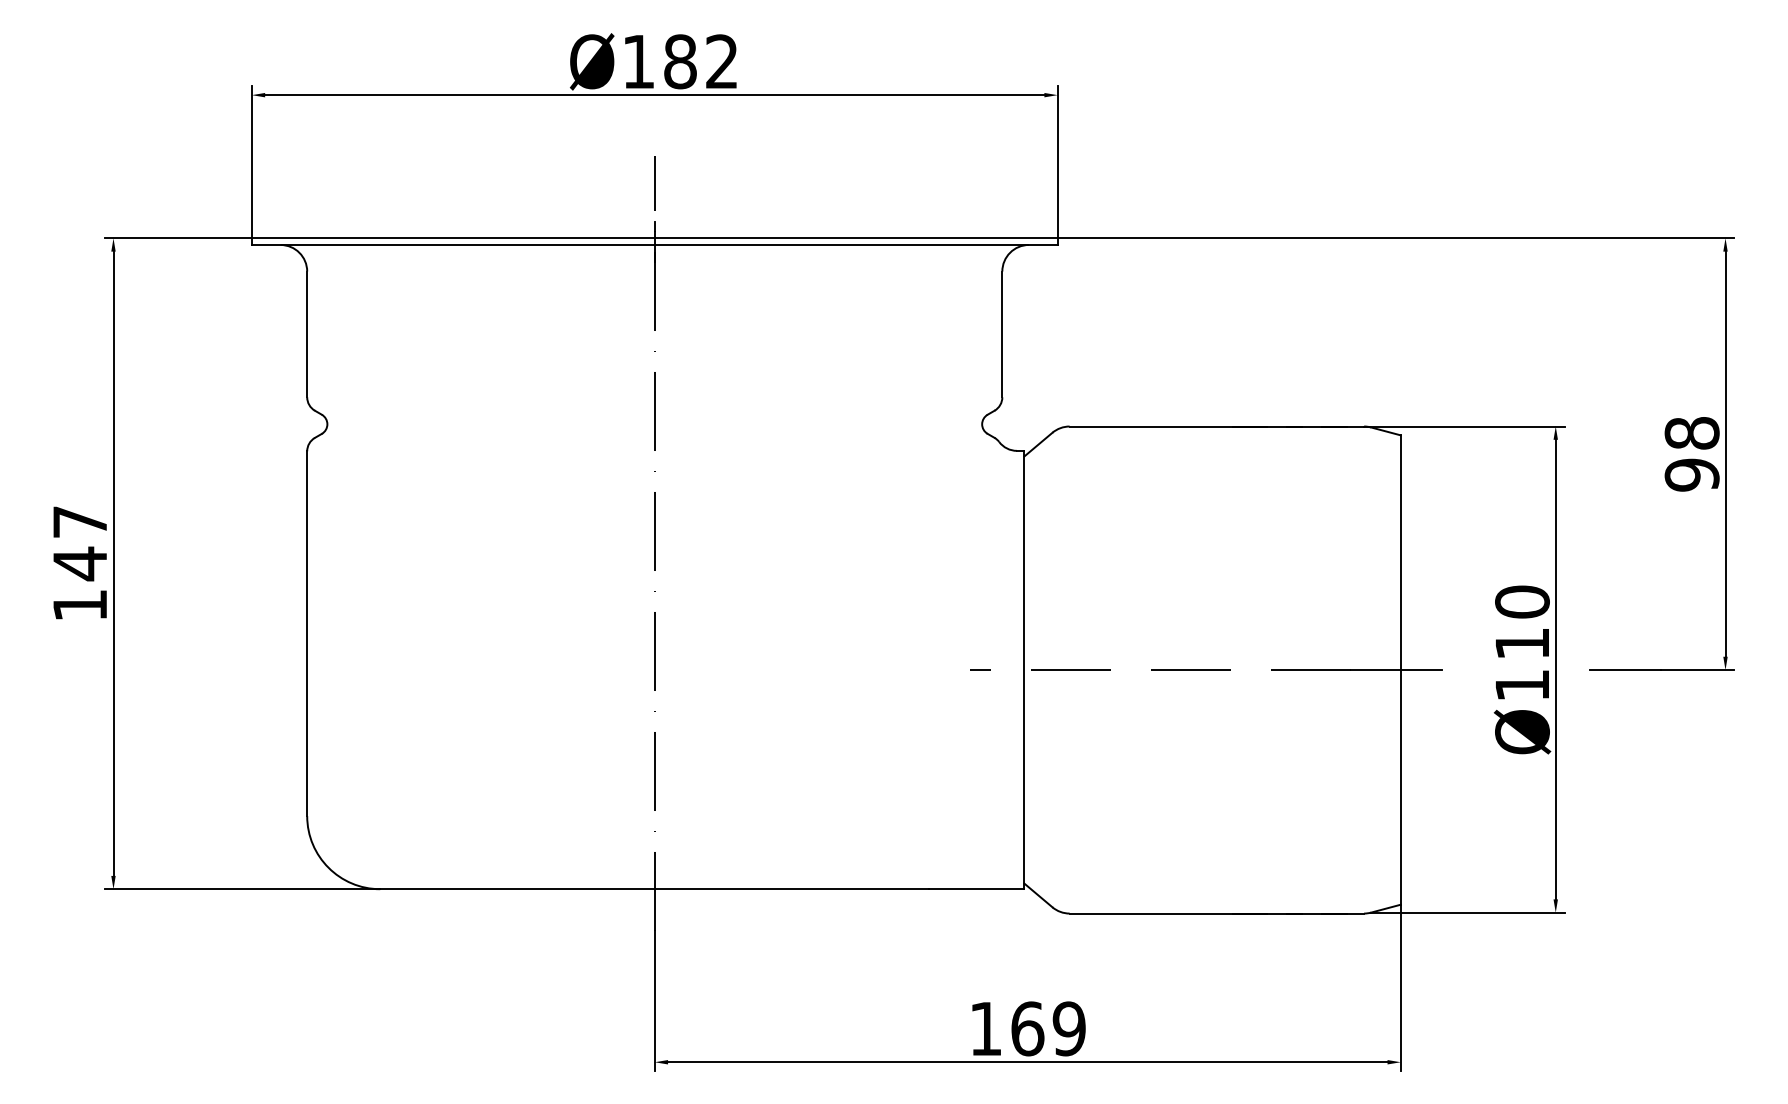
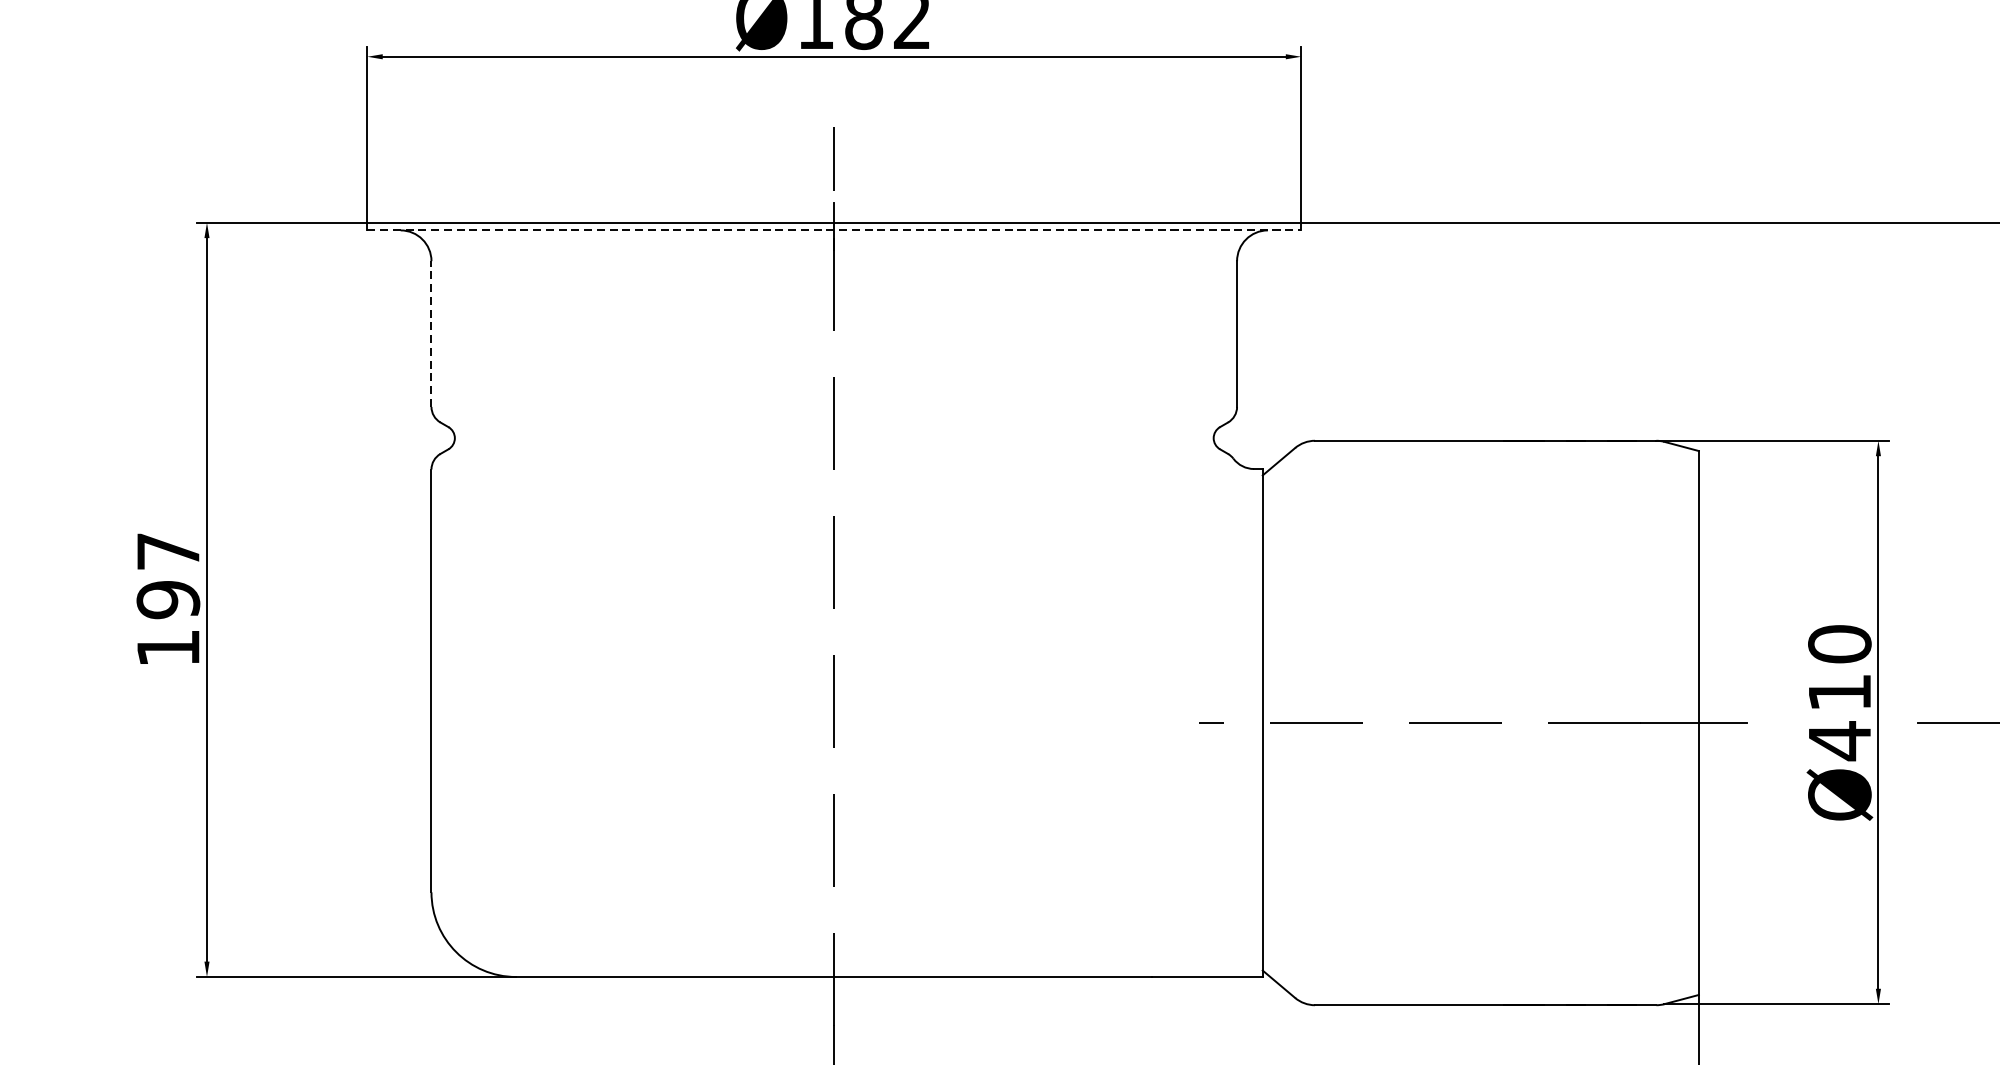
line: (654, 244) -> (833, 229), solid -> dashed
line: (307, 334) -> (431, 334), solid -> dashed
text: (79, 563) -> (167, 599), 147 -> 197
text: (1521, 685) -> (1838, 740), Ø110 -> Ø410

